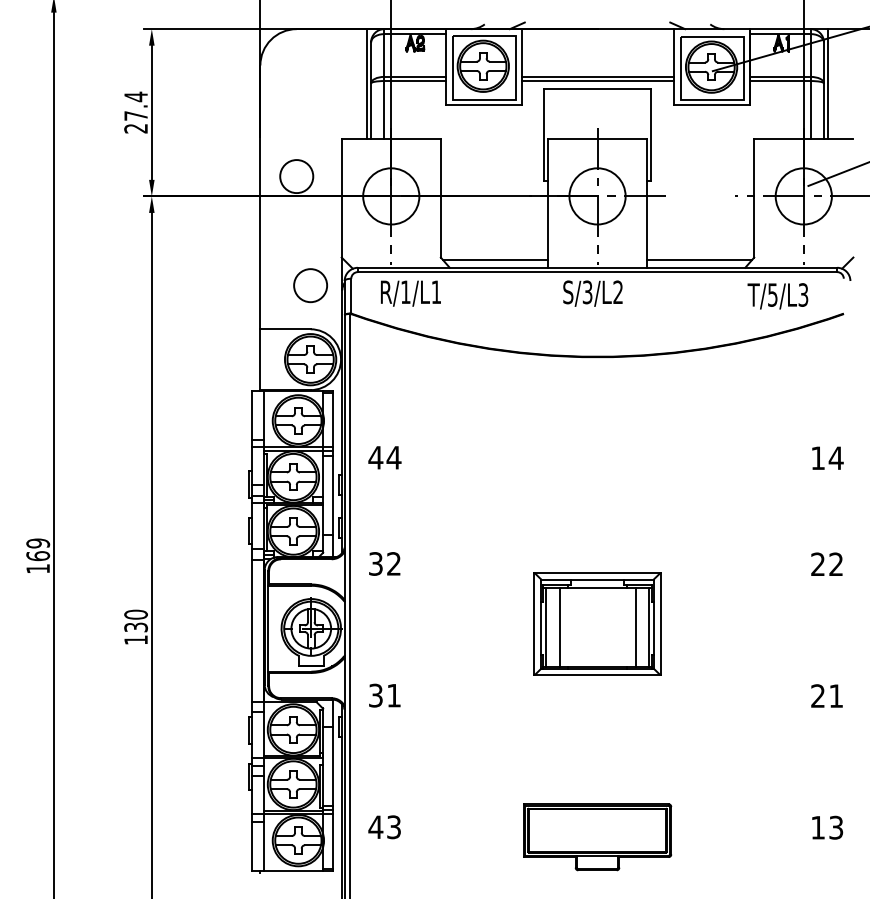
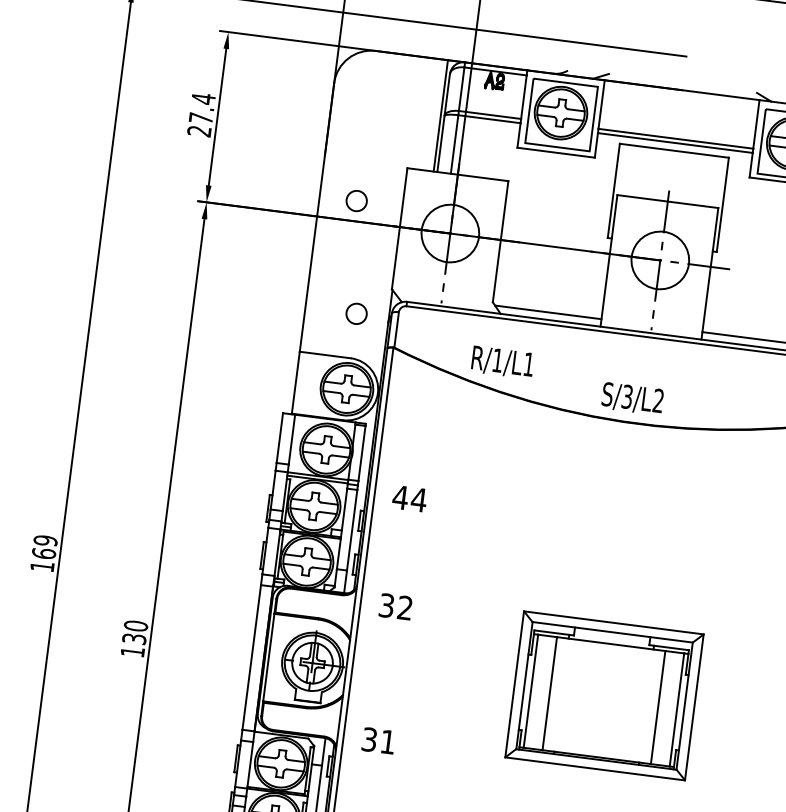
circle: (296, 176) -> (356, 200), size x0.6
circle: (310, 285) -> (356, 313), size x0.6
text: (410, 293) -> (502, 362), moved
text: (592, 293) -> (632, 398), moved
part: (597, 623) -> (604, 695), size x1.4

